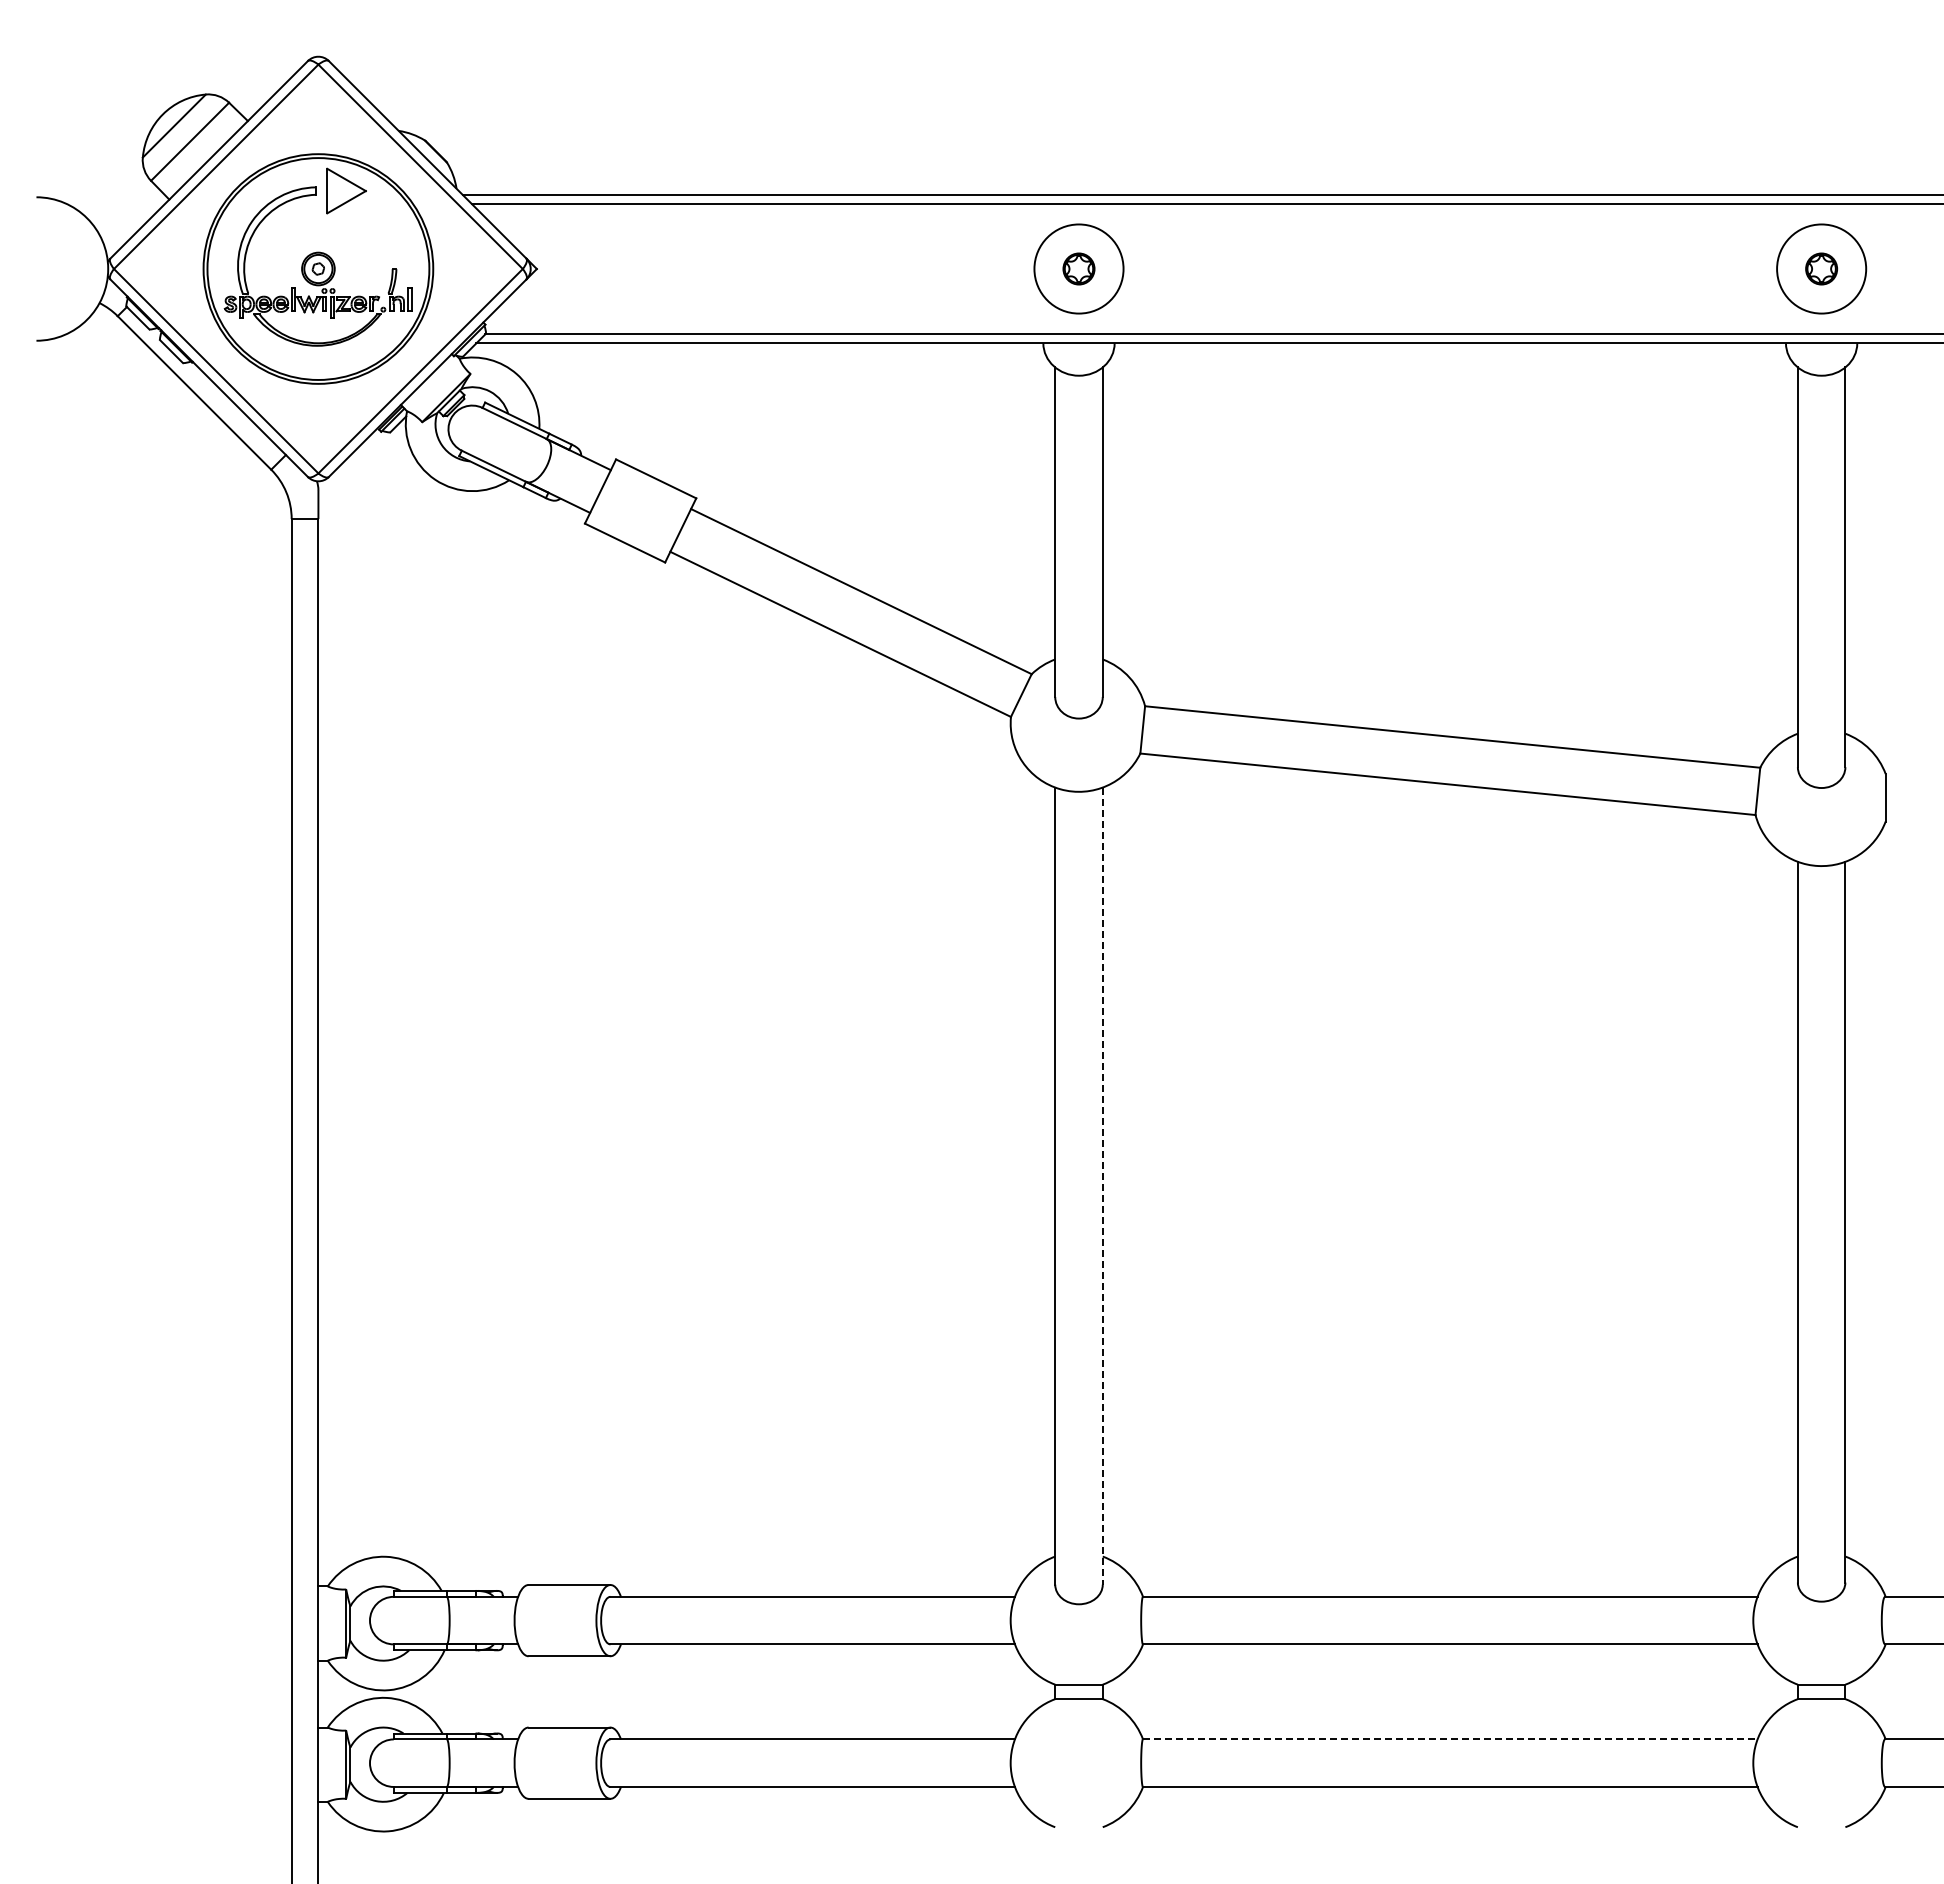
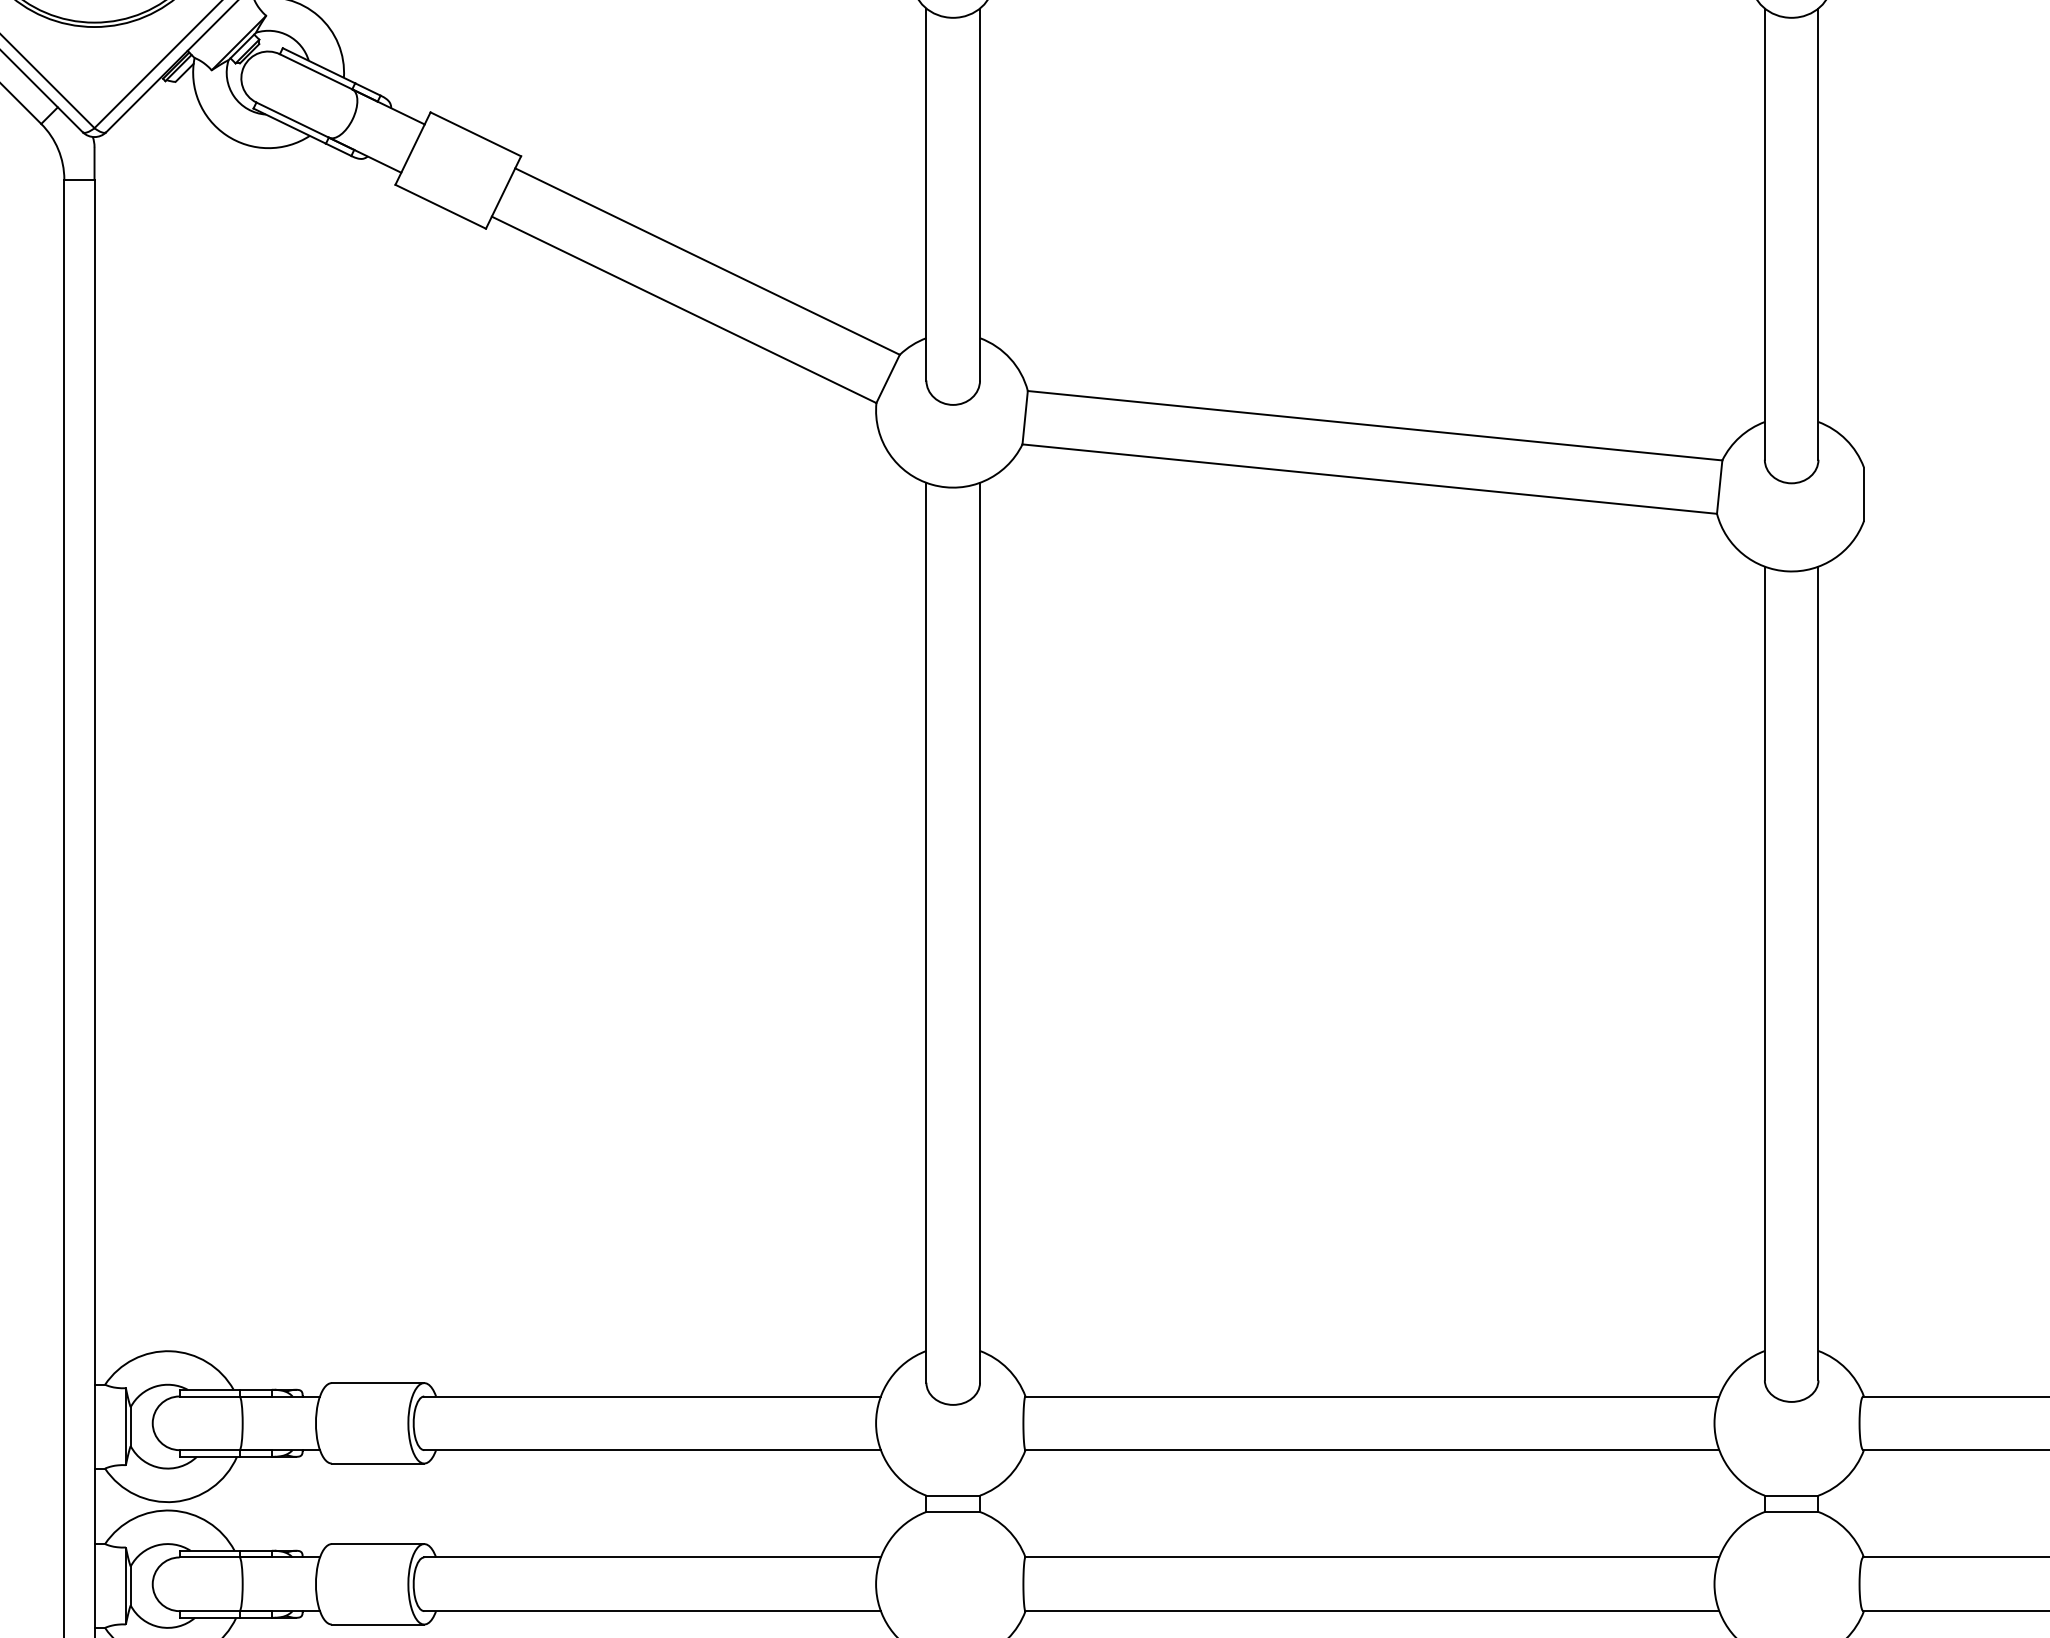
line: (1102, 1186) -> (979, 933), dashed -> solid
line: (1450, 1739) -> (1372, 1557), dashed -> solid

